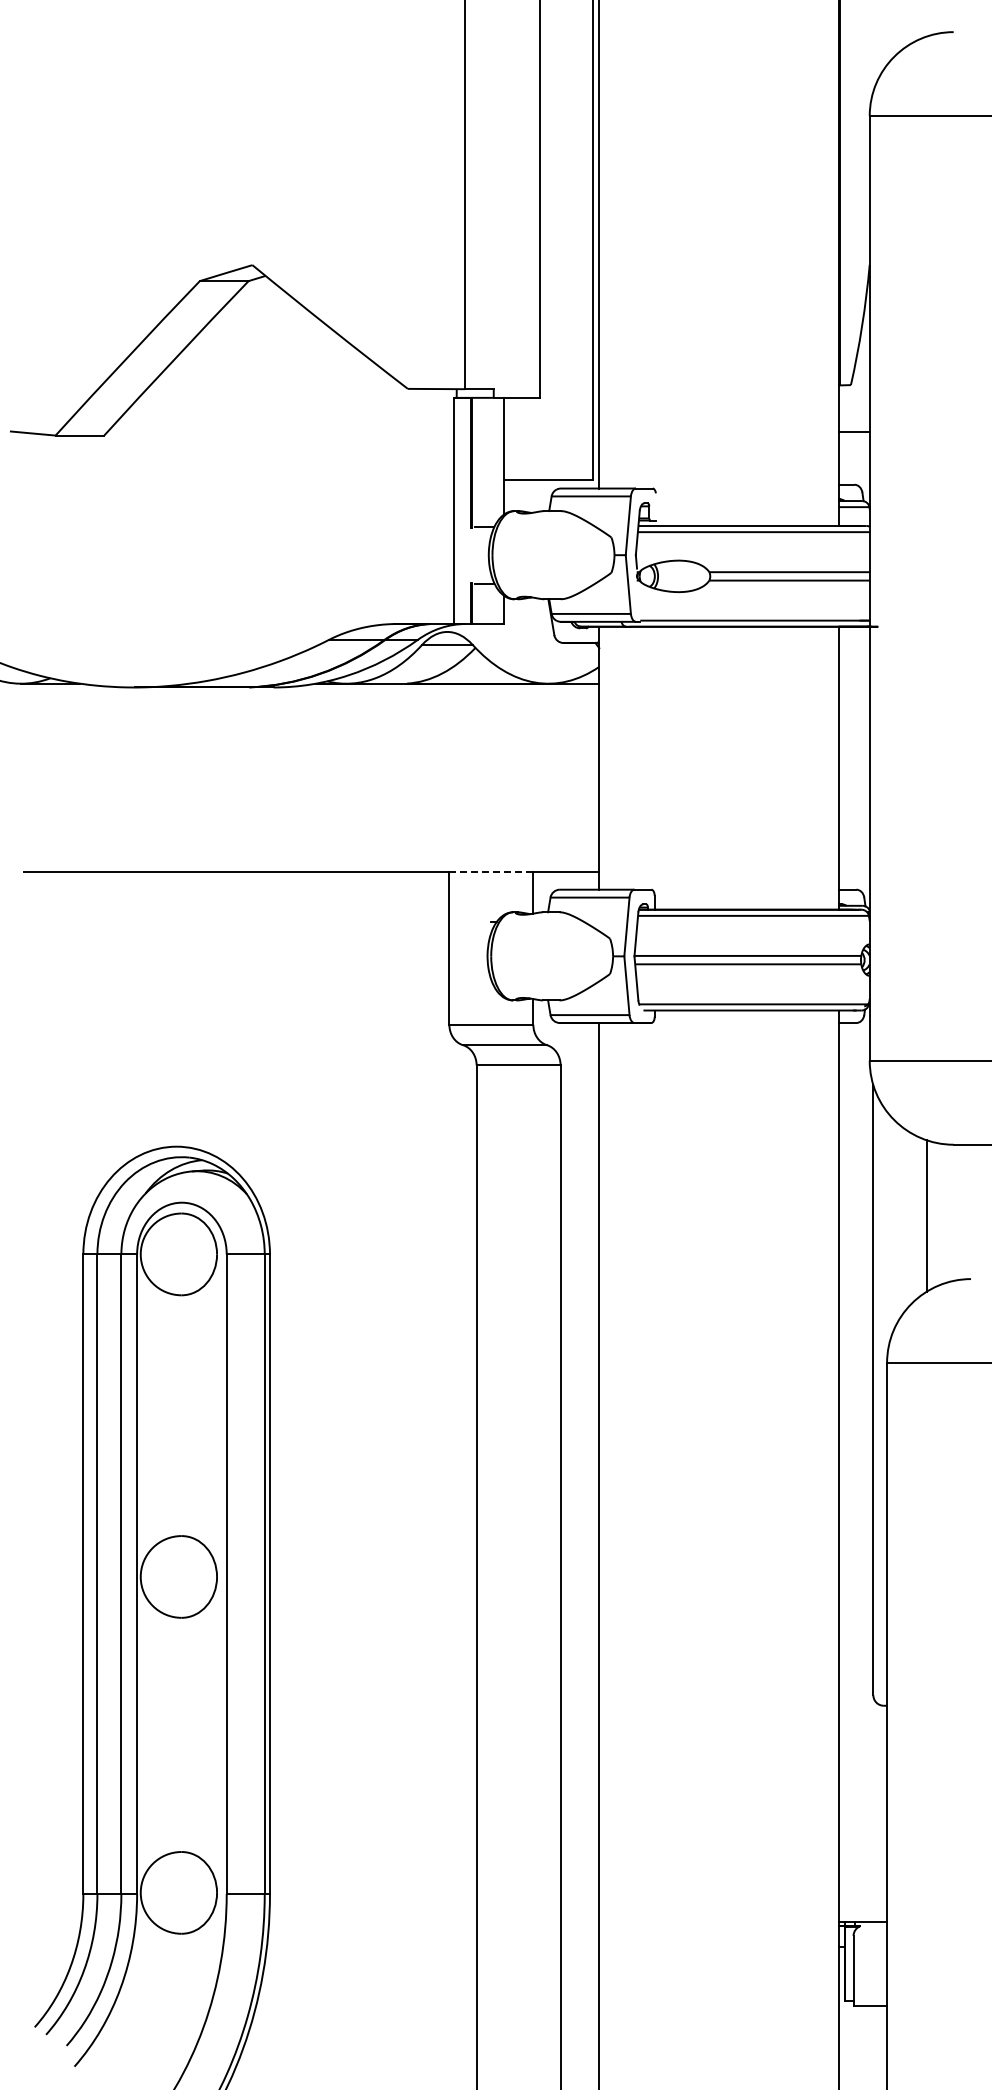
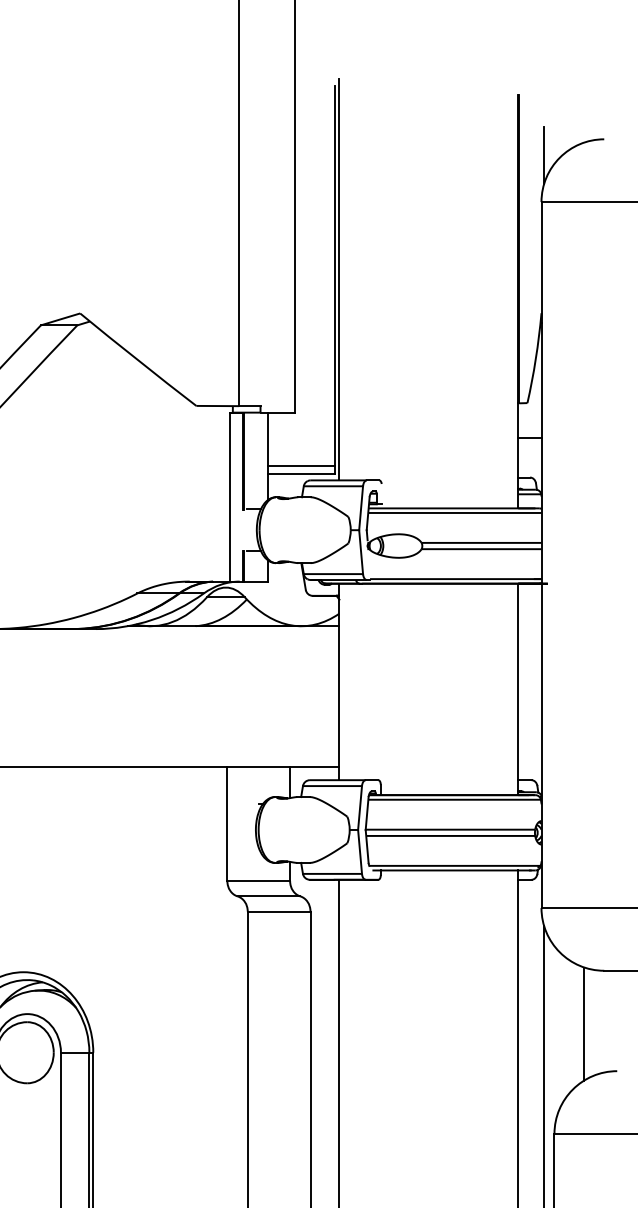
line: (873, 53) -> (544, 155), added
line: (548, 469) -> (301, 466), added
line: (491, 872) -> (258, 767), dashed -> solid

